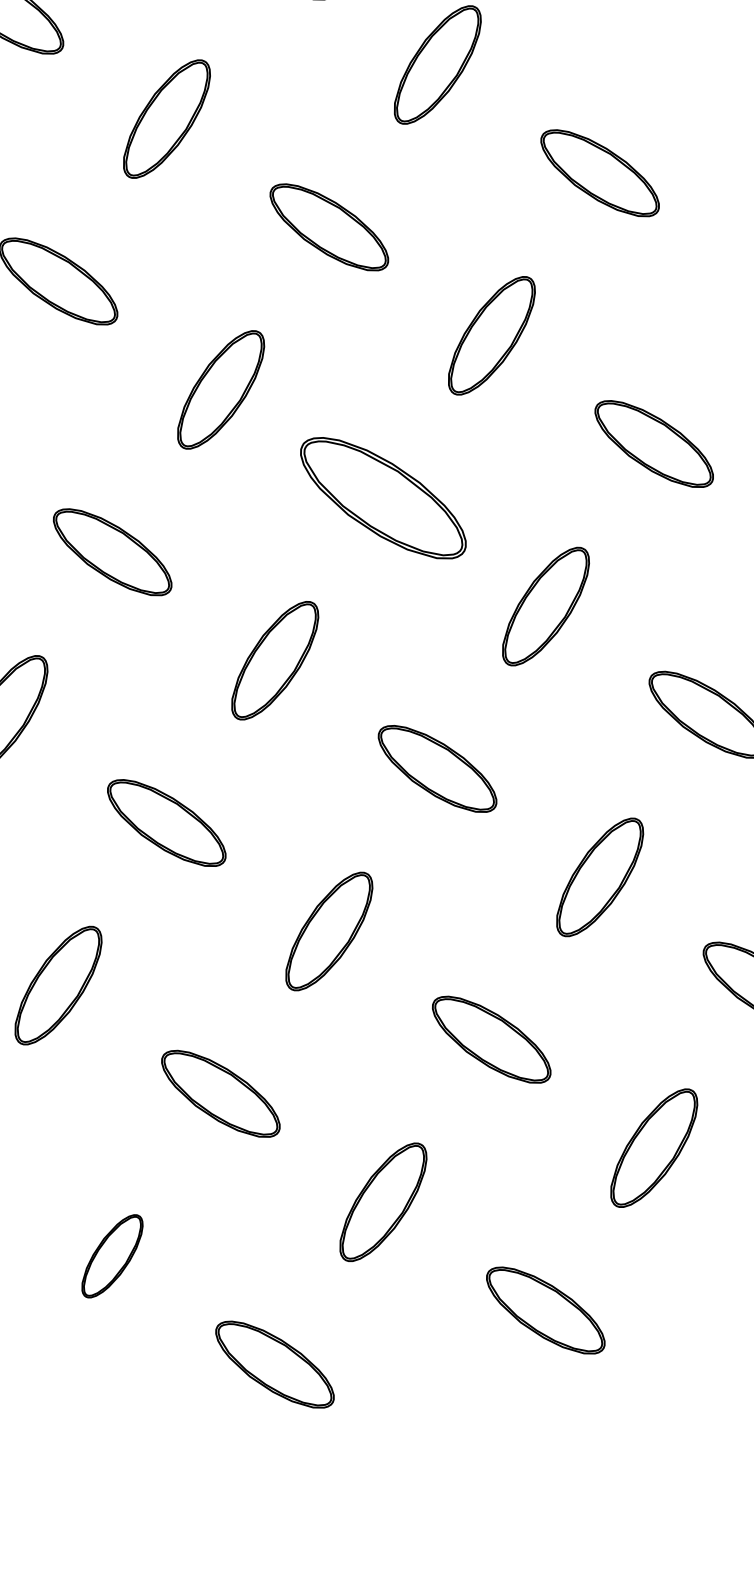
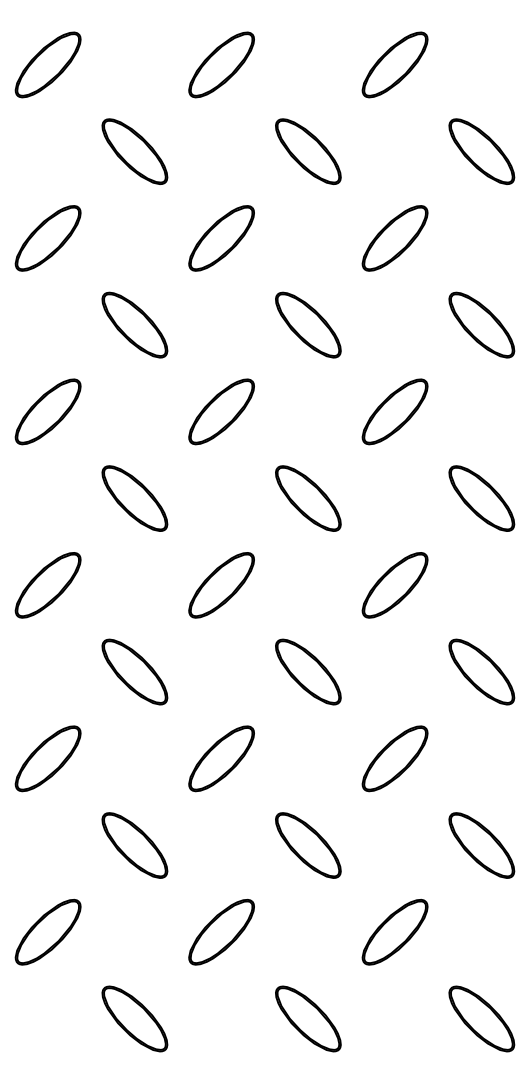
part: (383, 498) -> (308, 498), size x0.71
part: (111, 1255) -> (47, 931), size x1.43

